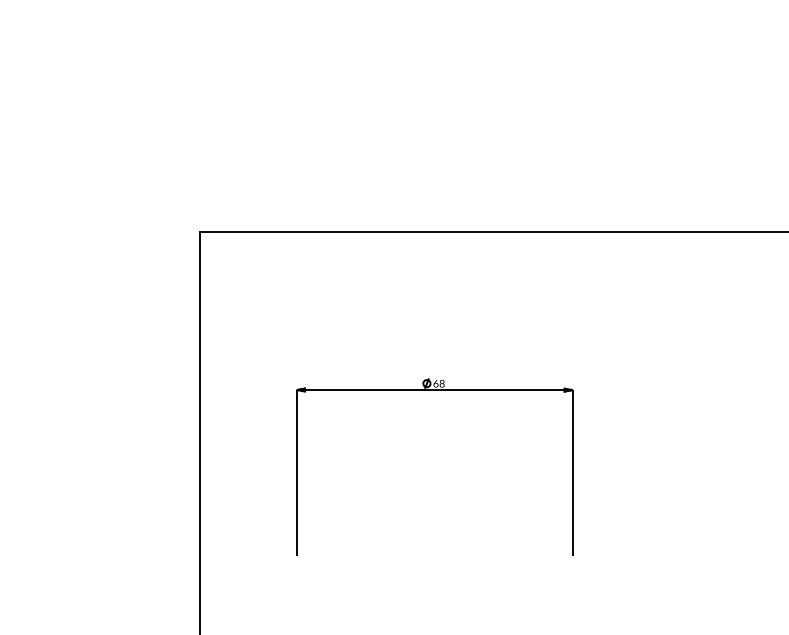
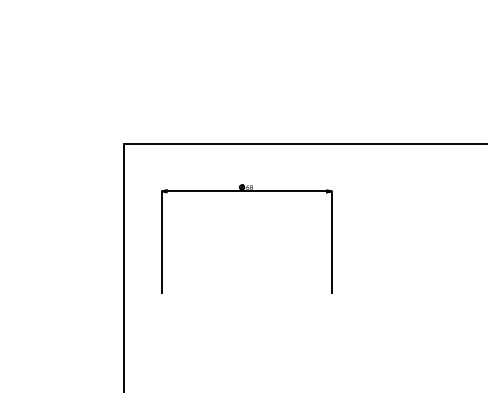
part: (434, 390) -> (246, 191), moved

